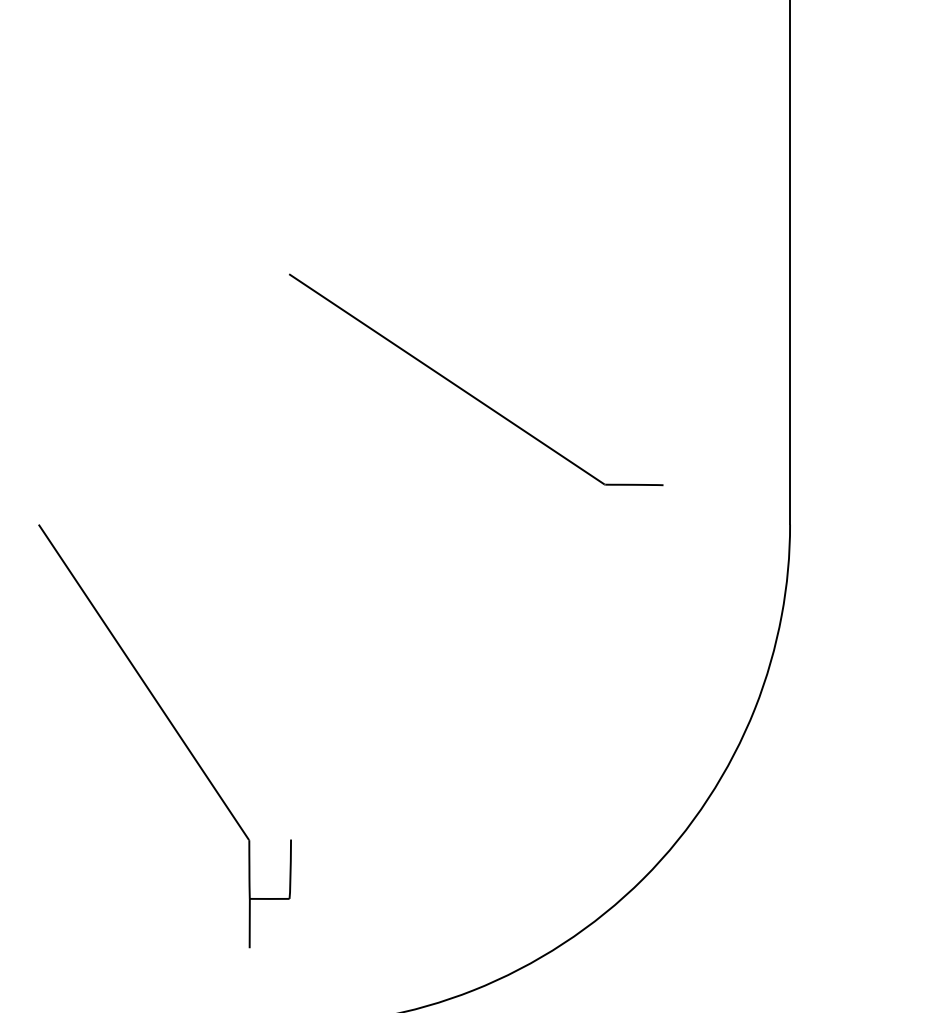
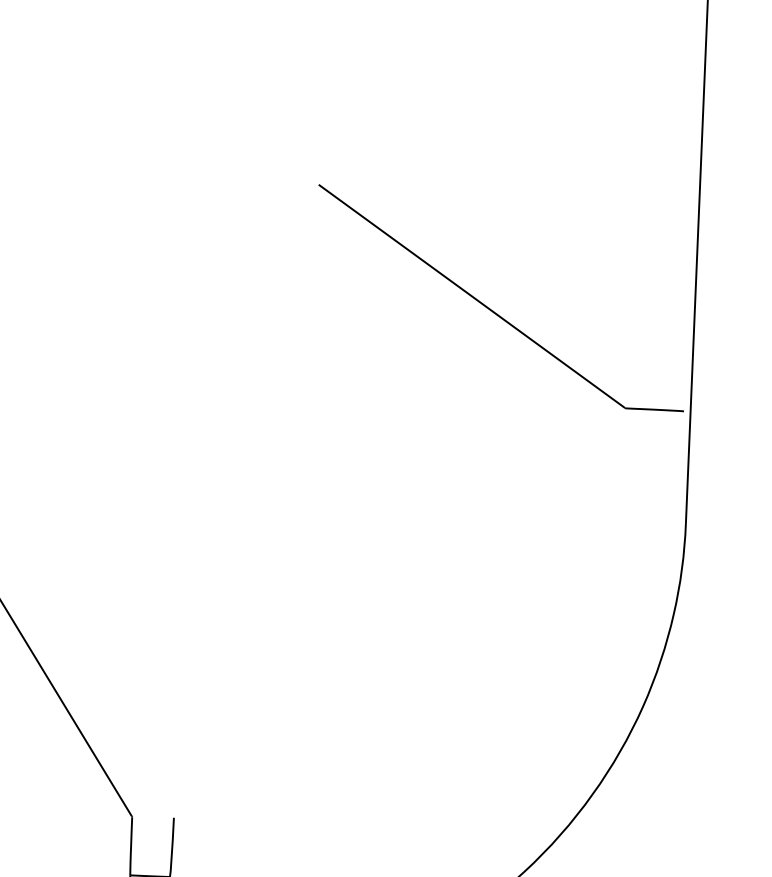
part: (467, 391) -> (492, 309), moved

